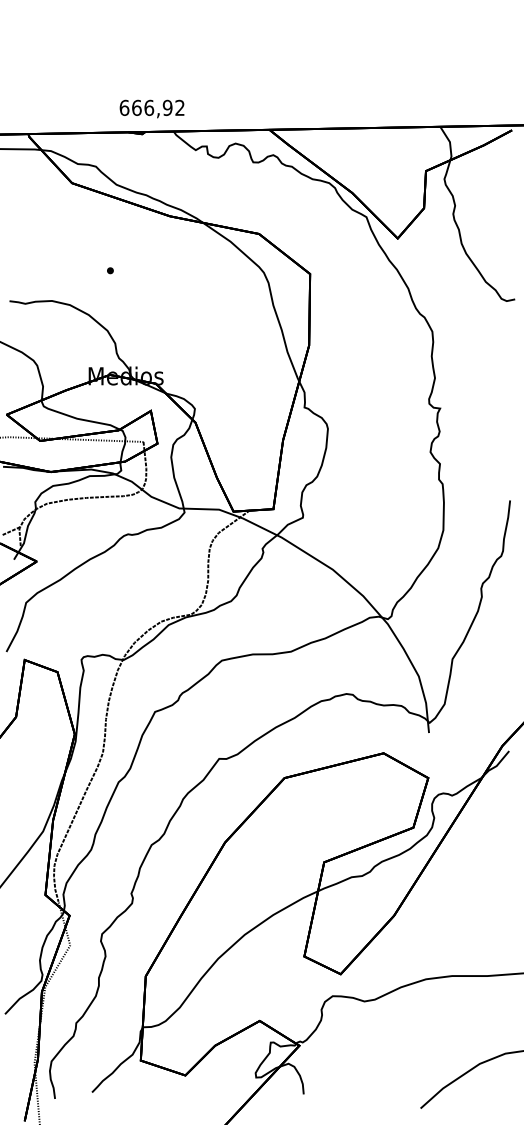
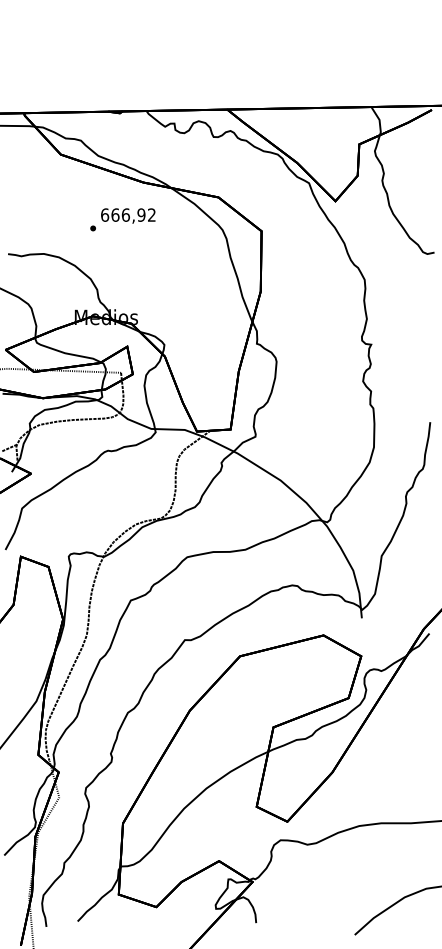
text: (152, 108) -> (128, 215), moved

